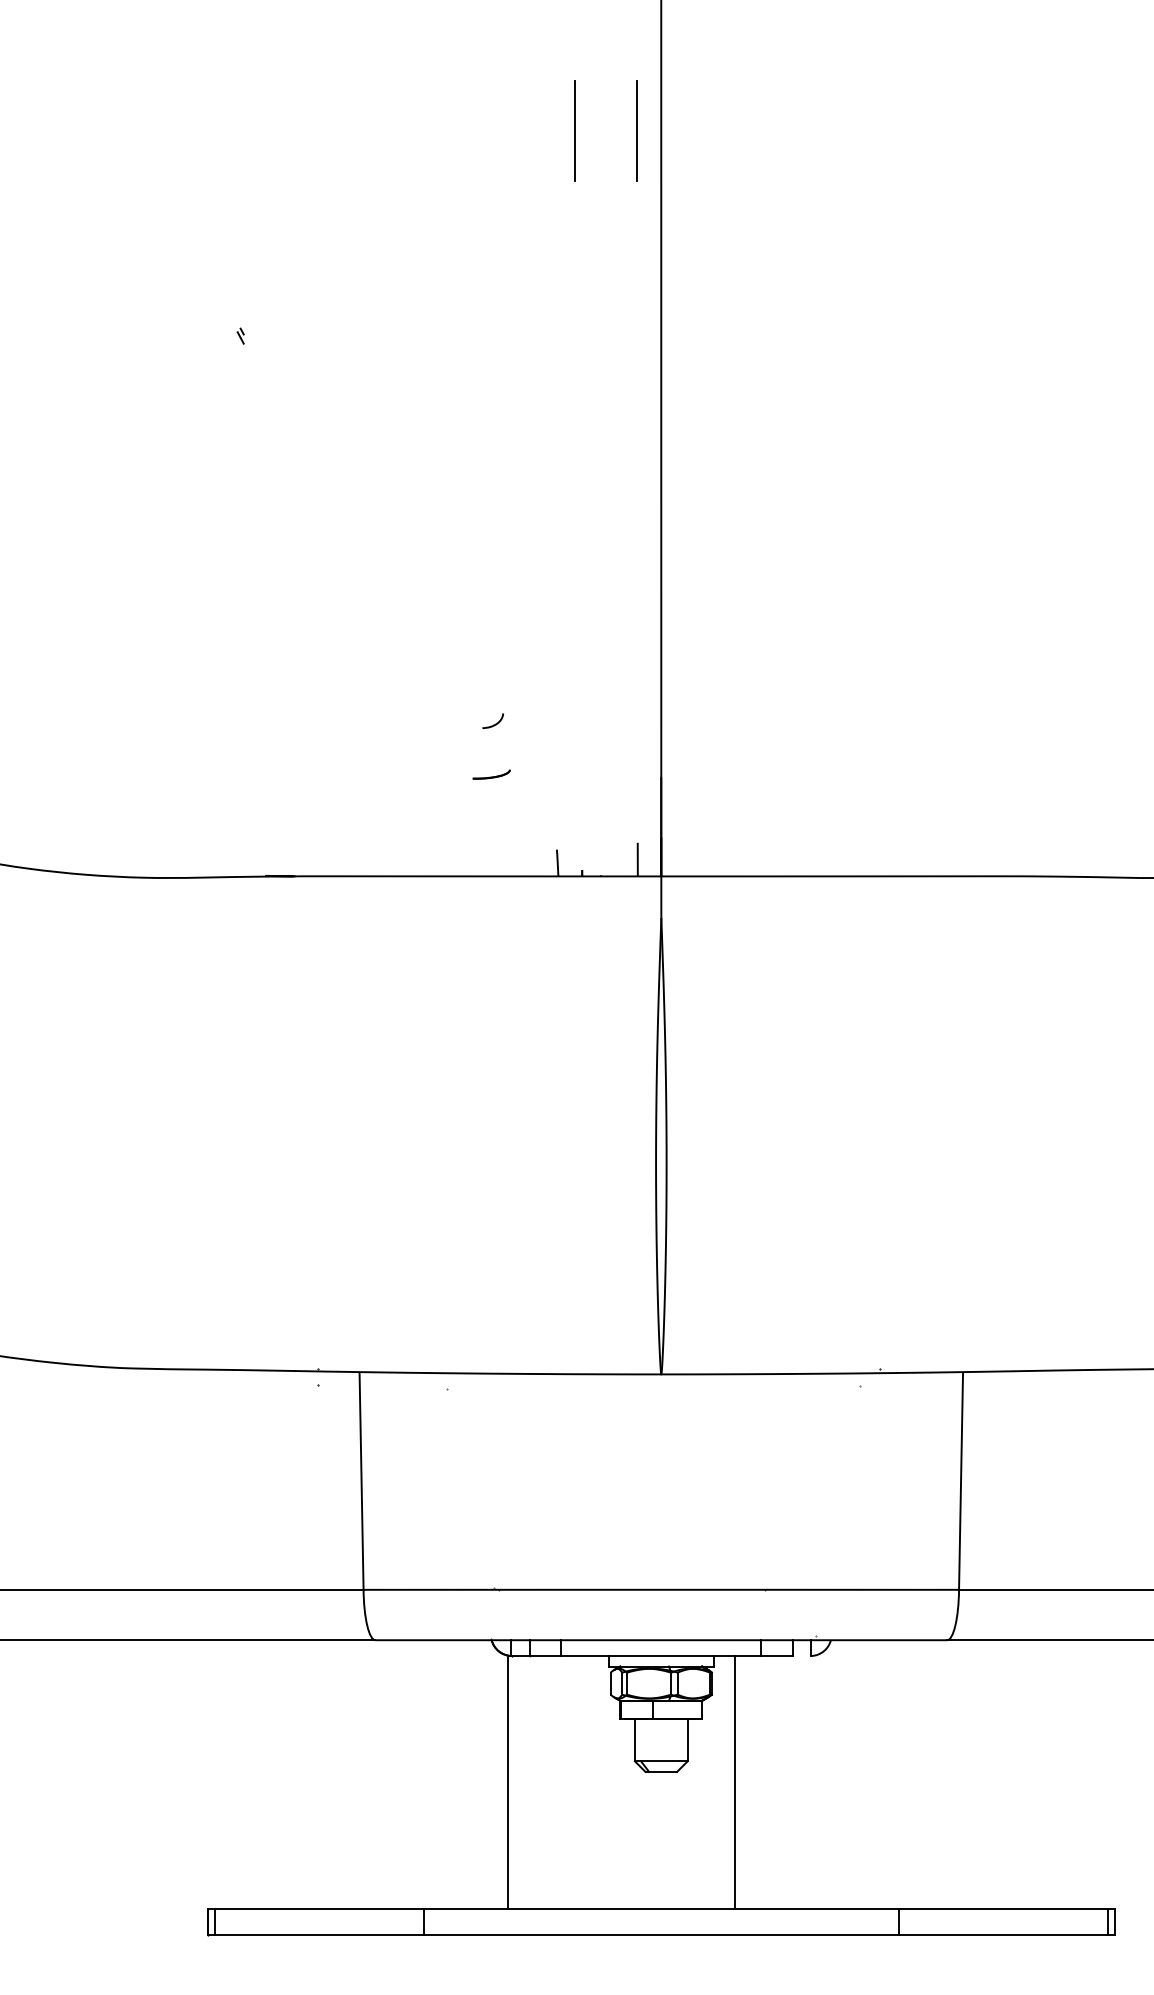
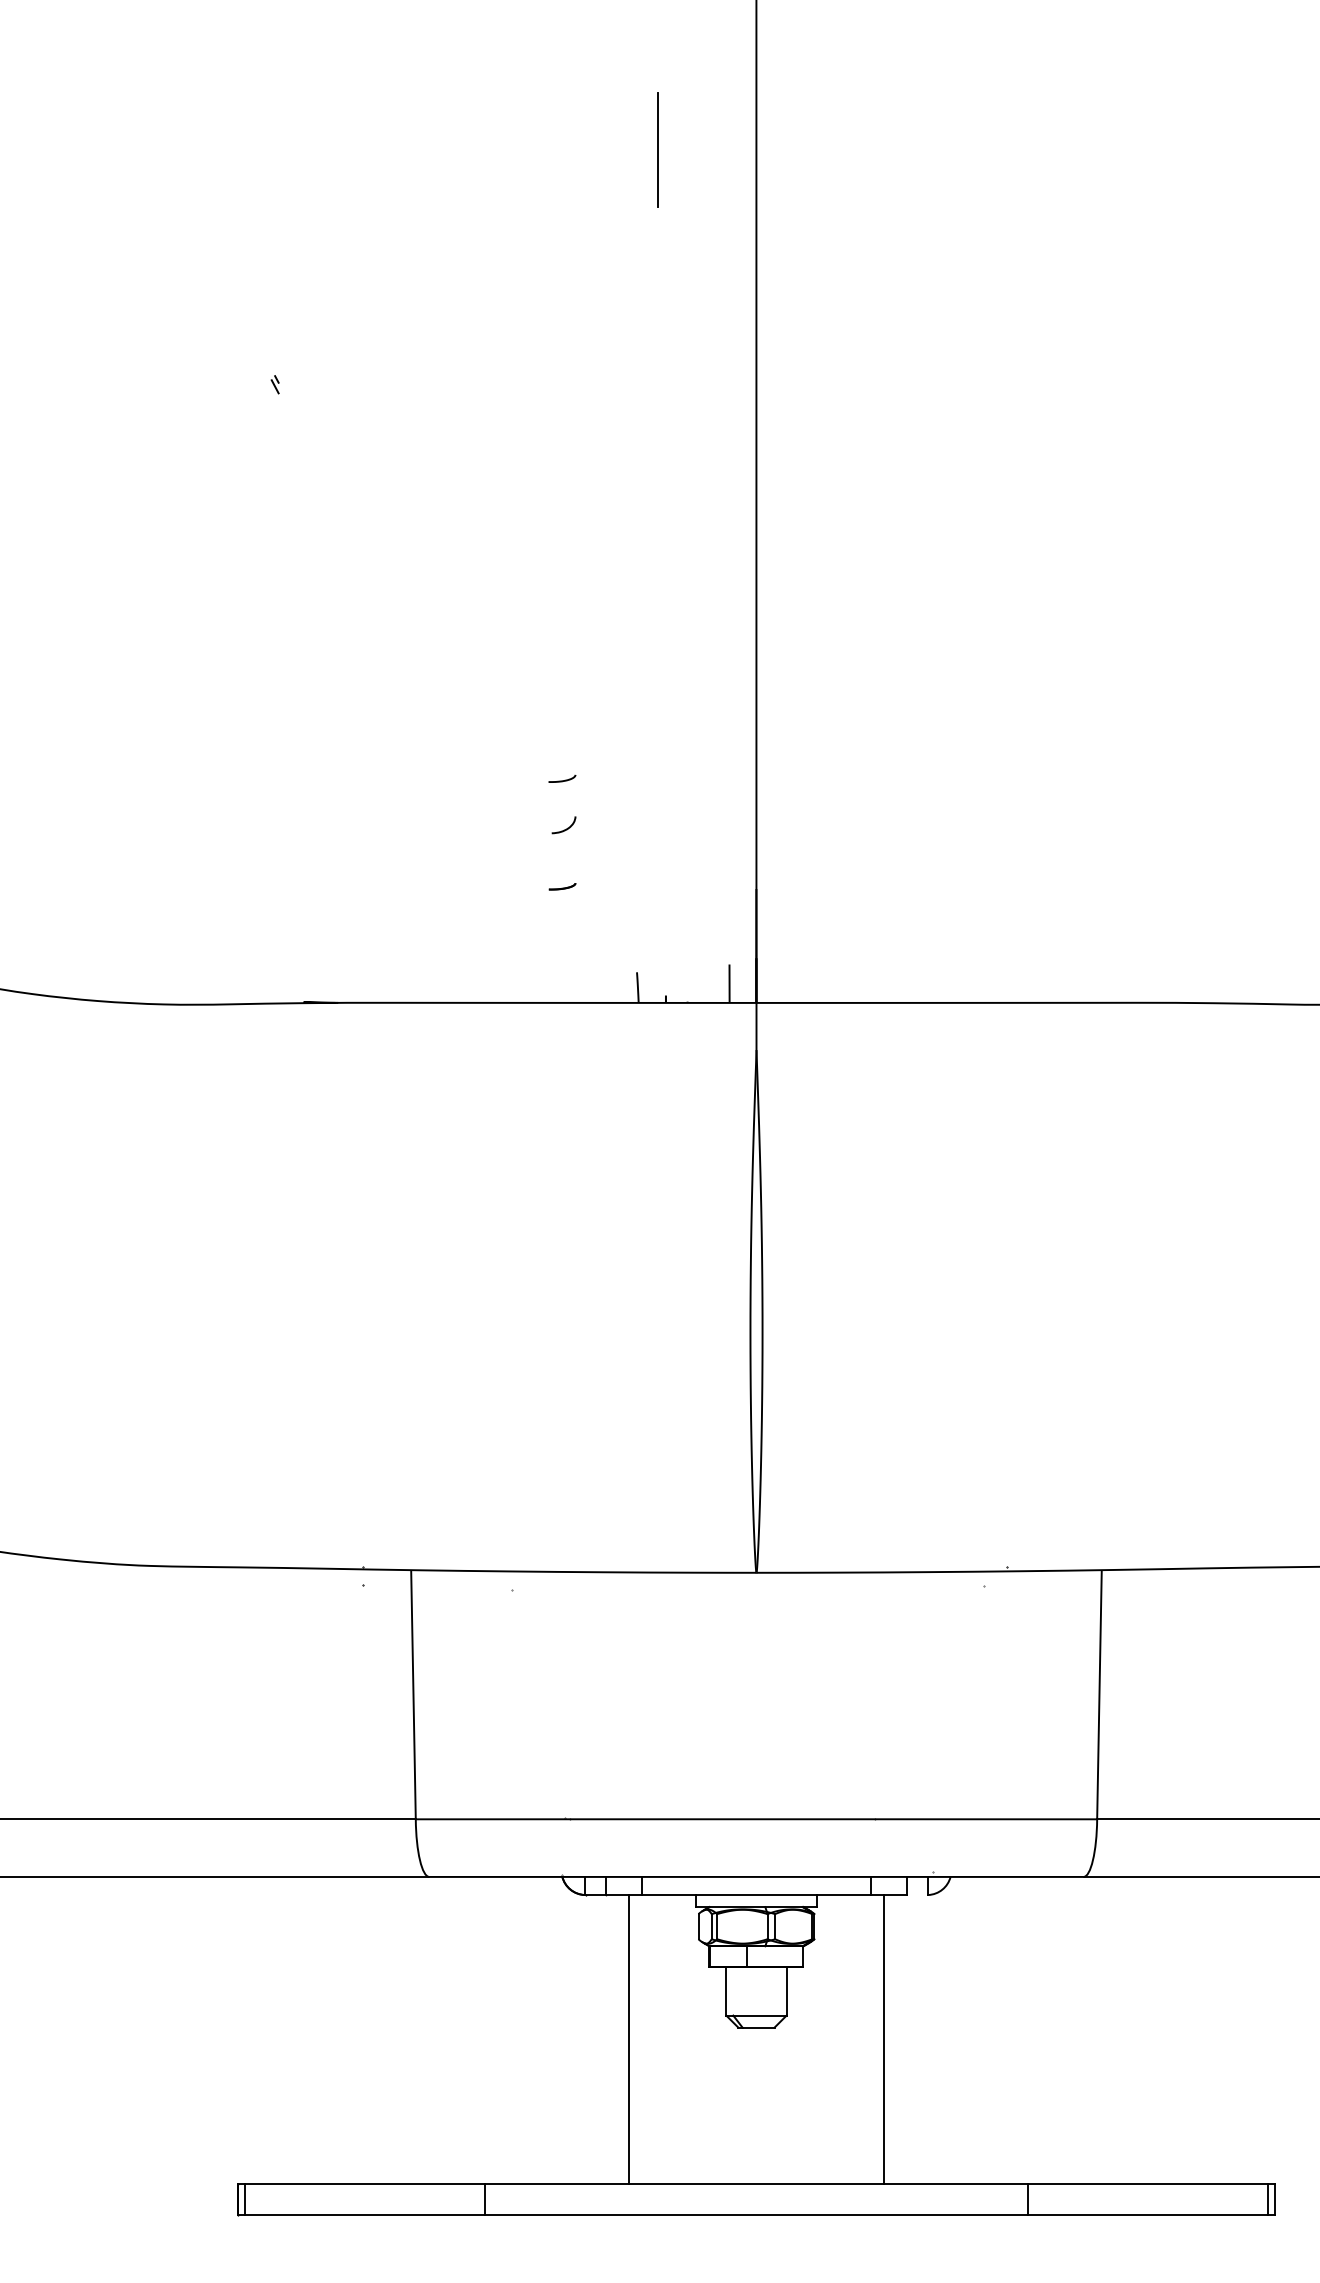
line: (636, 130) -> (728, 149), removed
curve: (491, 682) -> (562, 780), added
part: (491, 774) -> (562, 886), size x0.62
line: (507, 1782) -> (628, 2039), moved
line: (734, 1782) -> (884, 2039), moved

